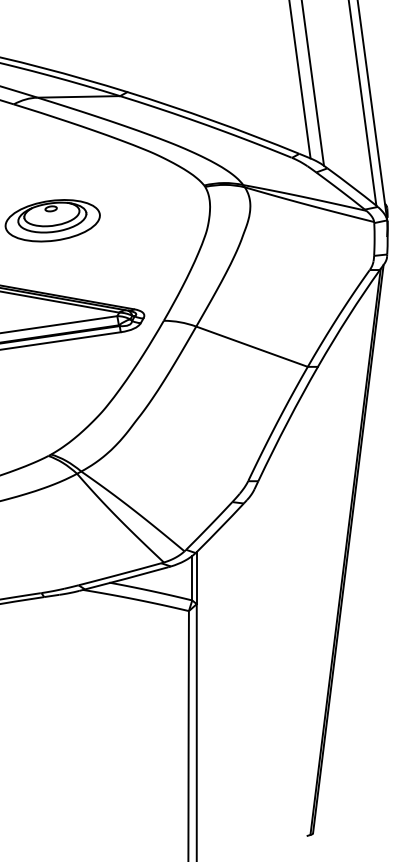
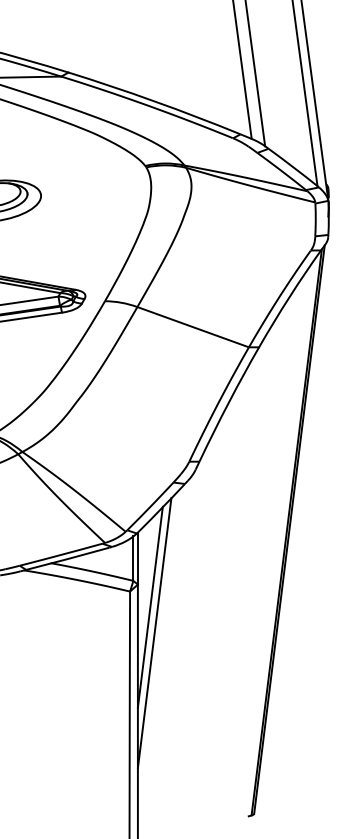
line: (208, 626) -> (149, 606), added
line: (213, 652) -> (154, 632), added

